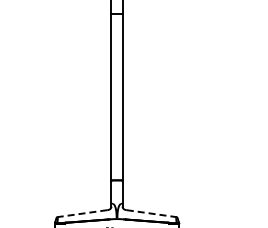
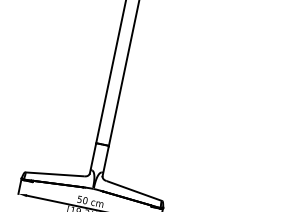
line: (82, 213) -> (55, 174), dashed -> solid
line: (151, 213) -> (134, 190), dashed -> solid

